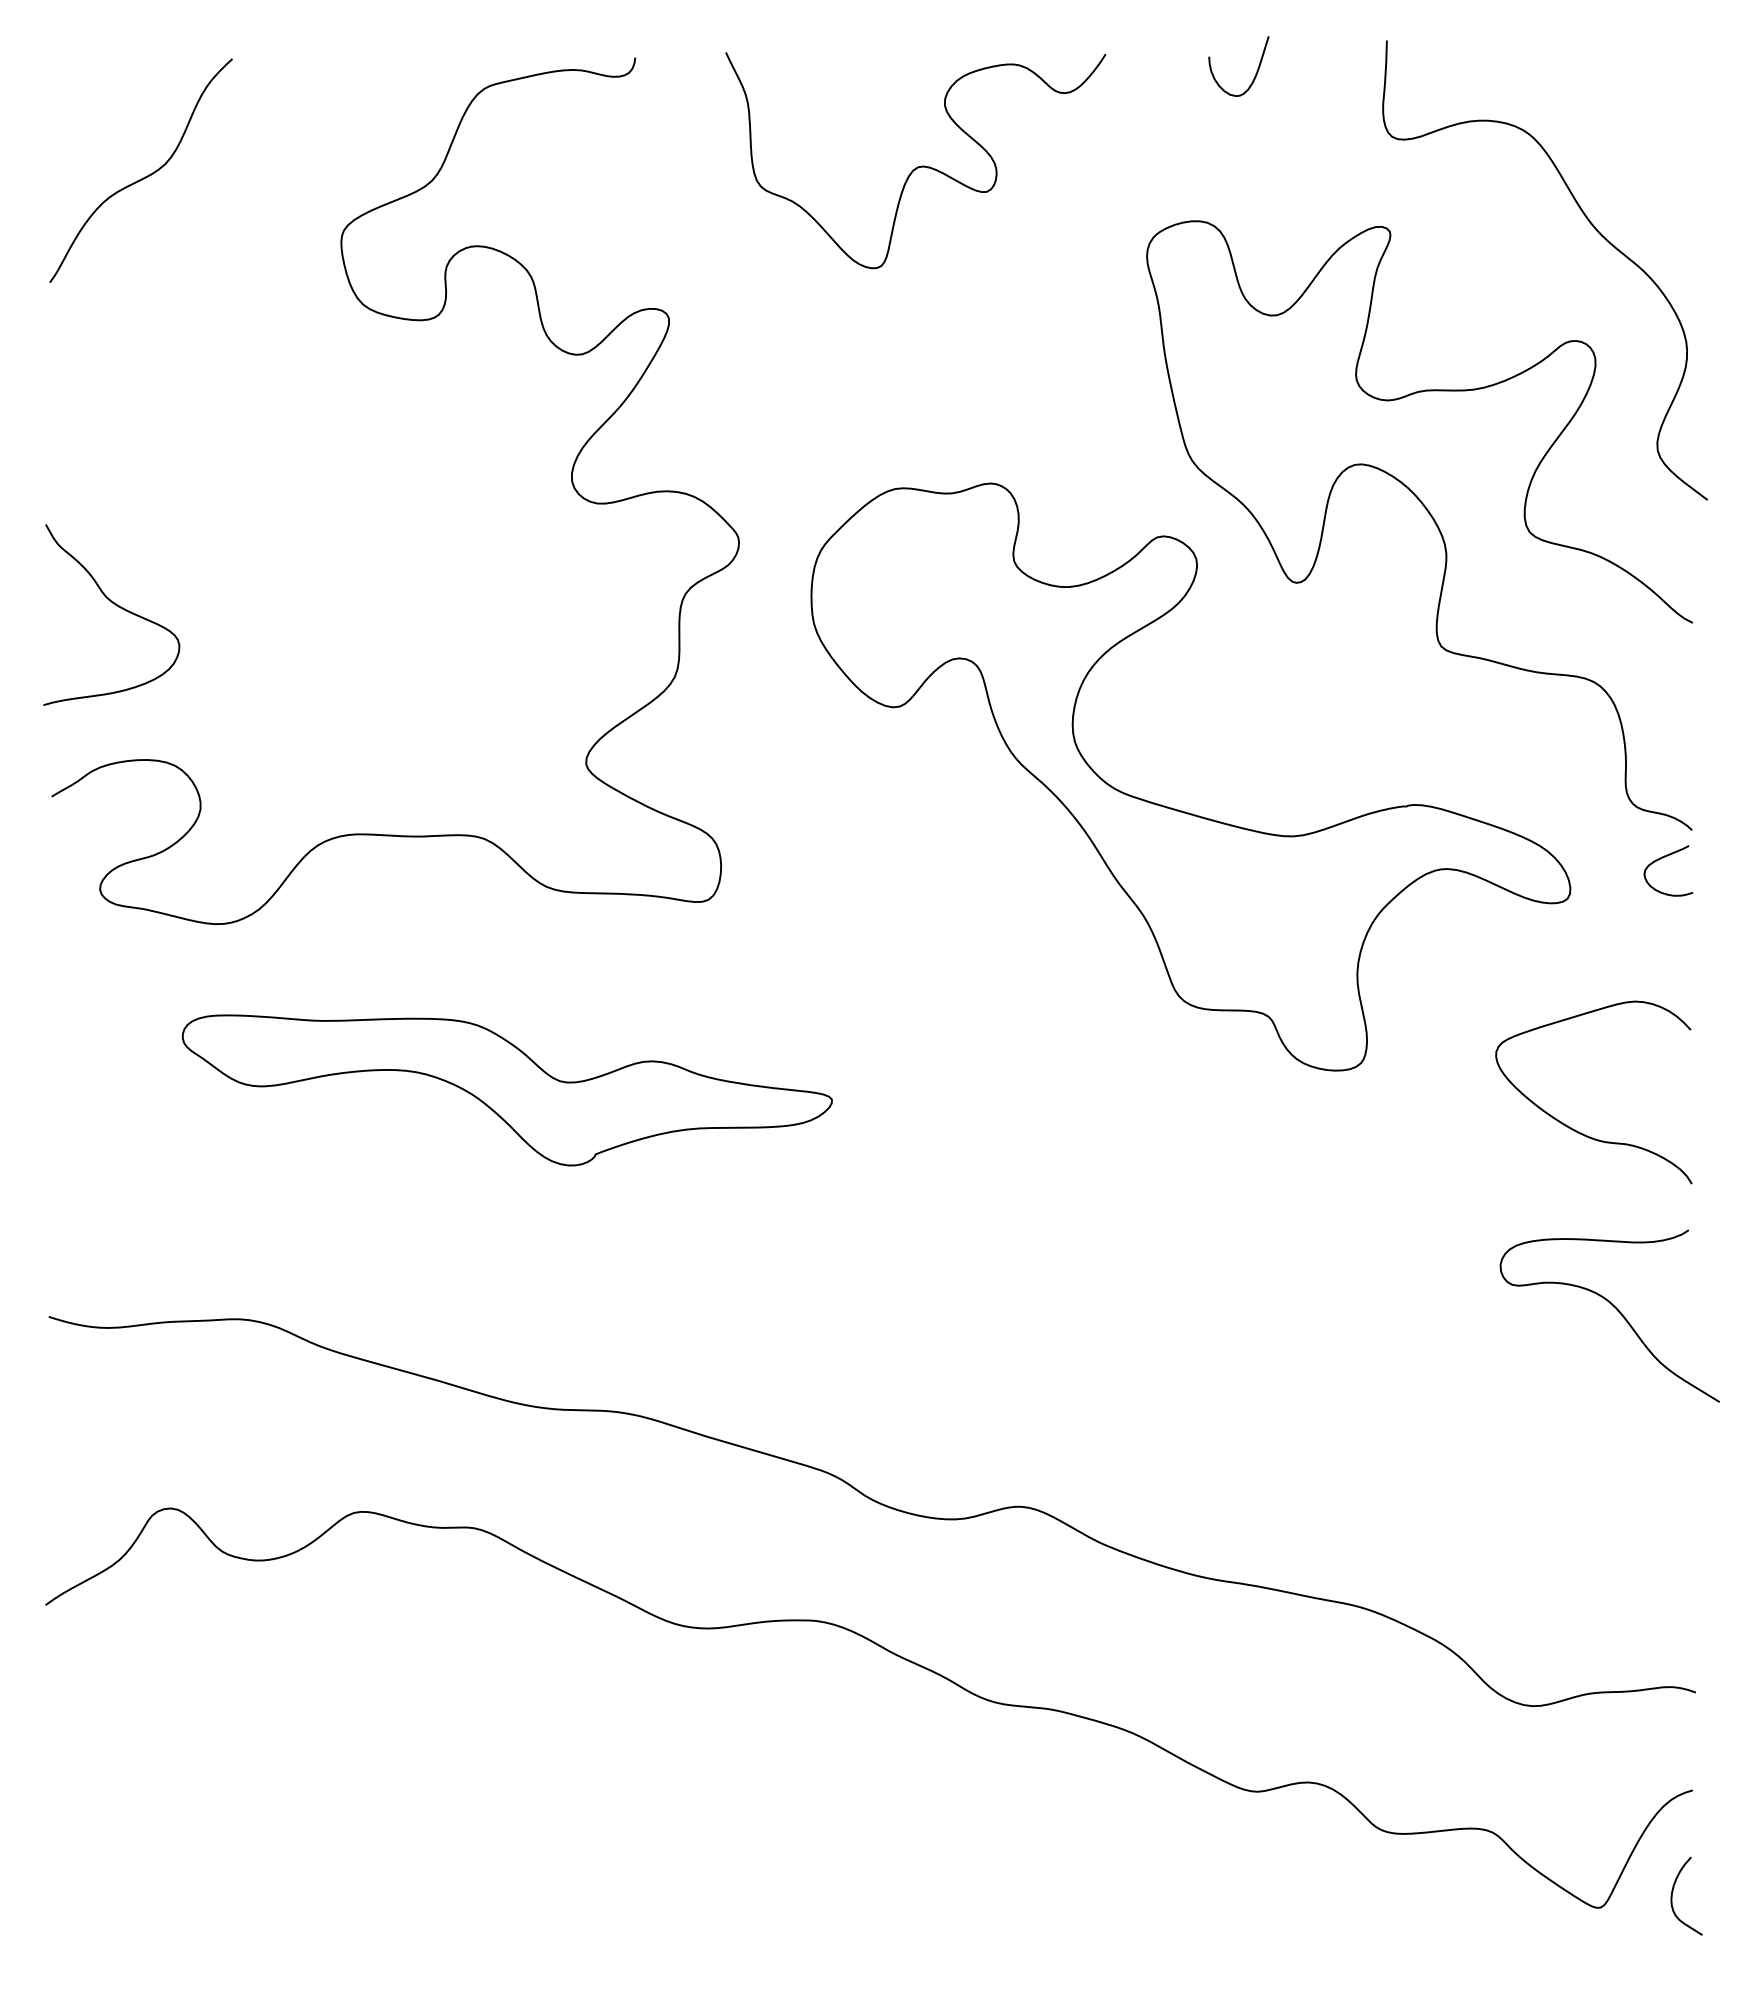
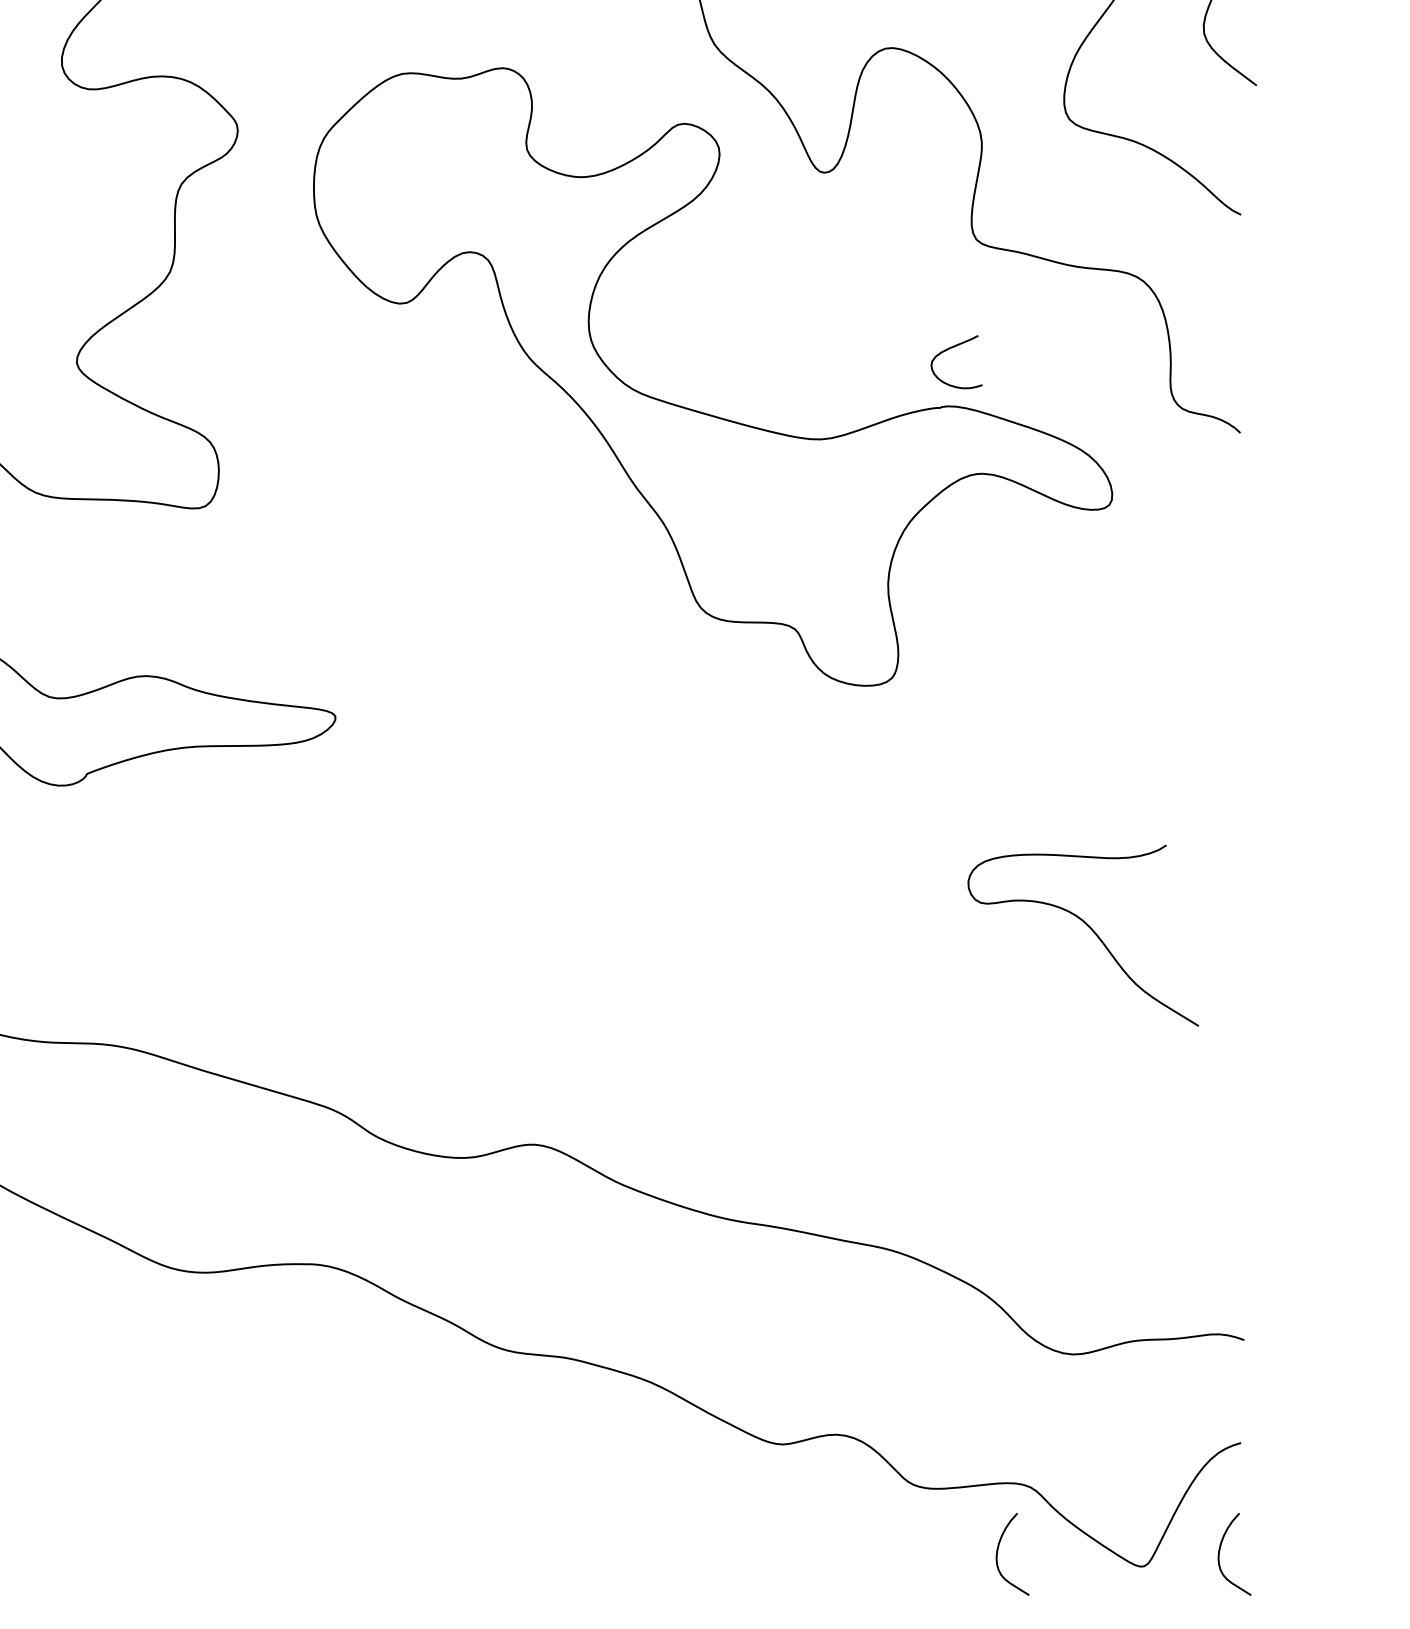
curve: (1663, 858) -> (951, 349), moved
curve: (1575, 1129) -> (1117, 747), removed
curve: (1616, 1310) -> (1090, 929), moved
curve: (1462, 1891) -> (998, 1549), added

